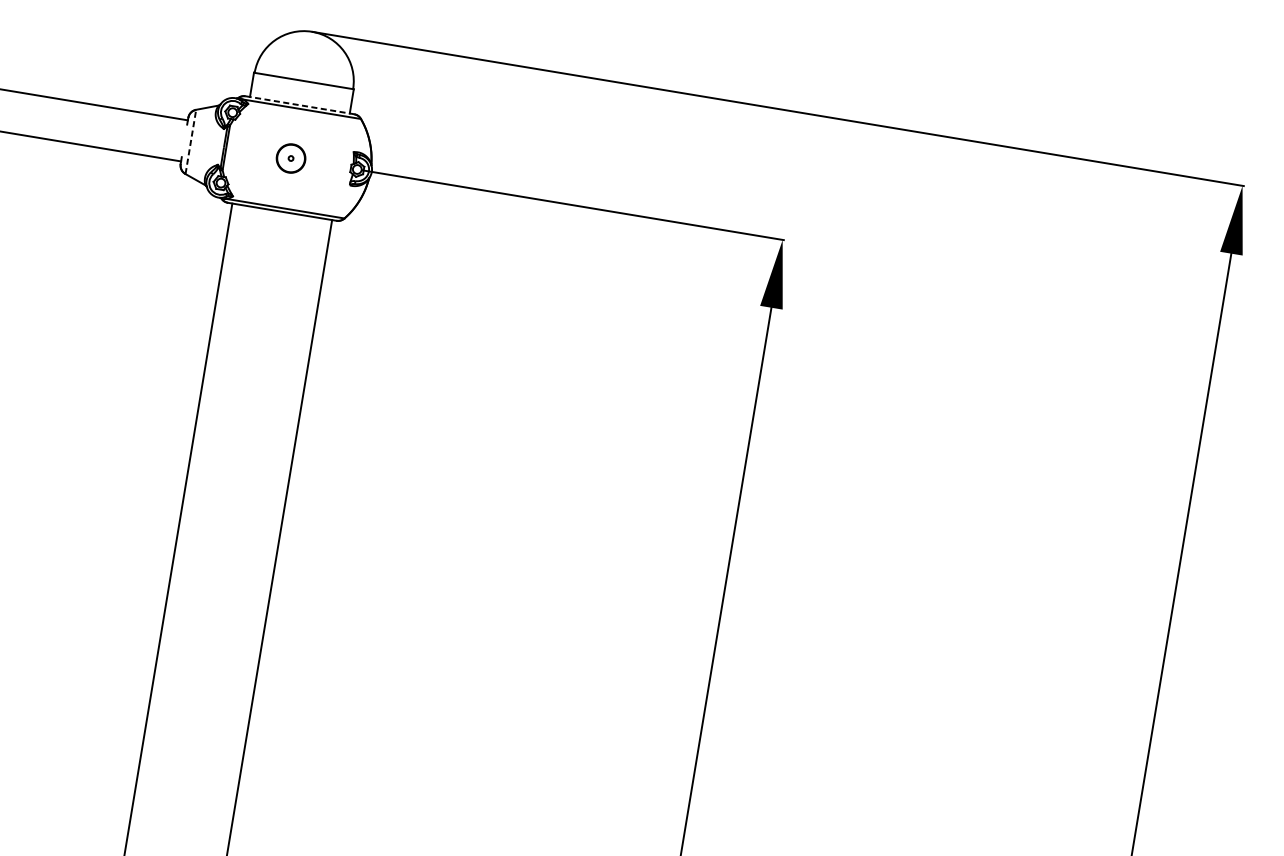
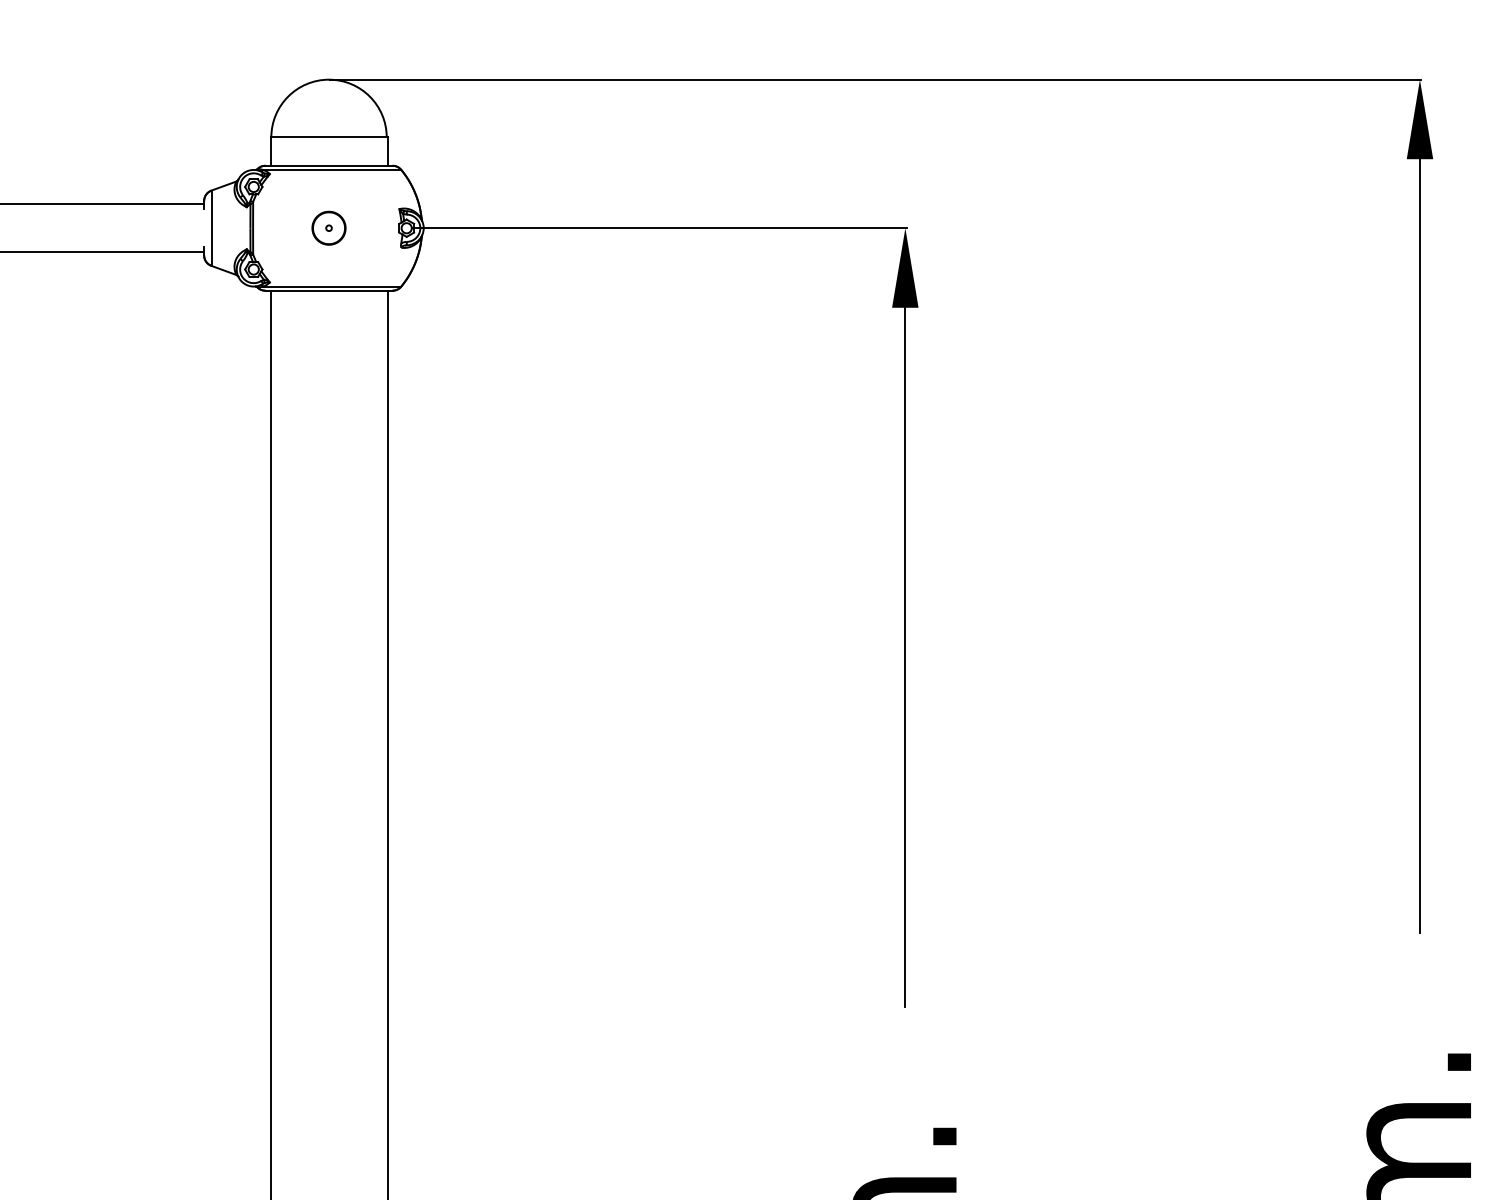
line: (300, 105) -> (329, 165), dashed -> solid
line: (190, 142) -> (211, 228), dashed -> solid

